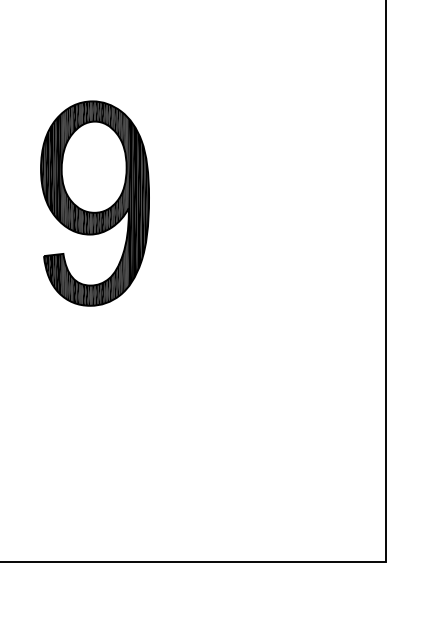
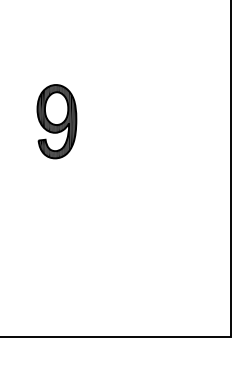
part: (94, 203) -> (56, 121), size x0.6

